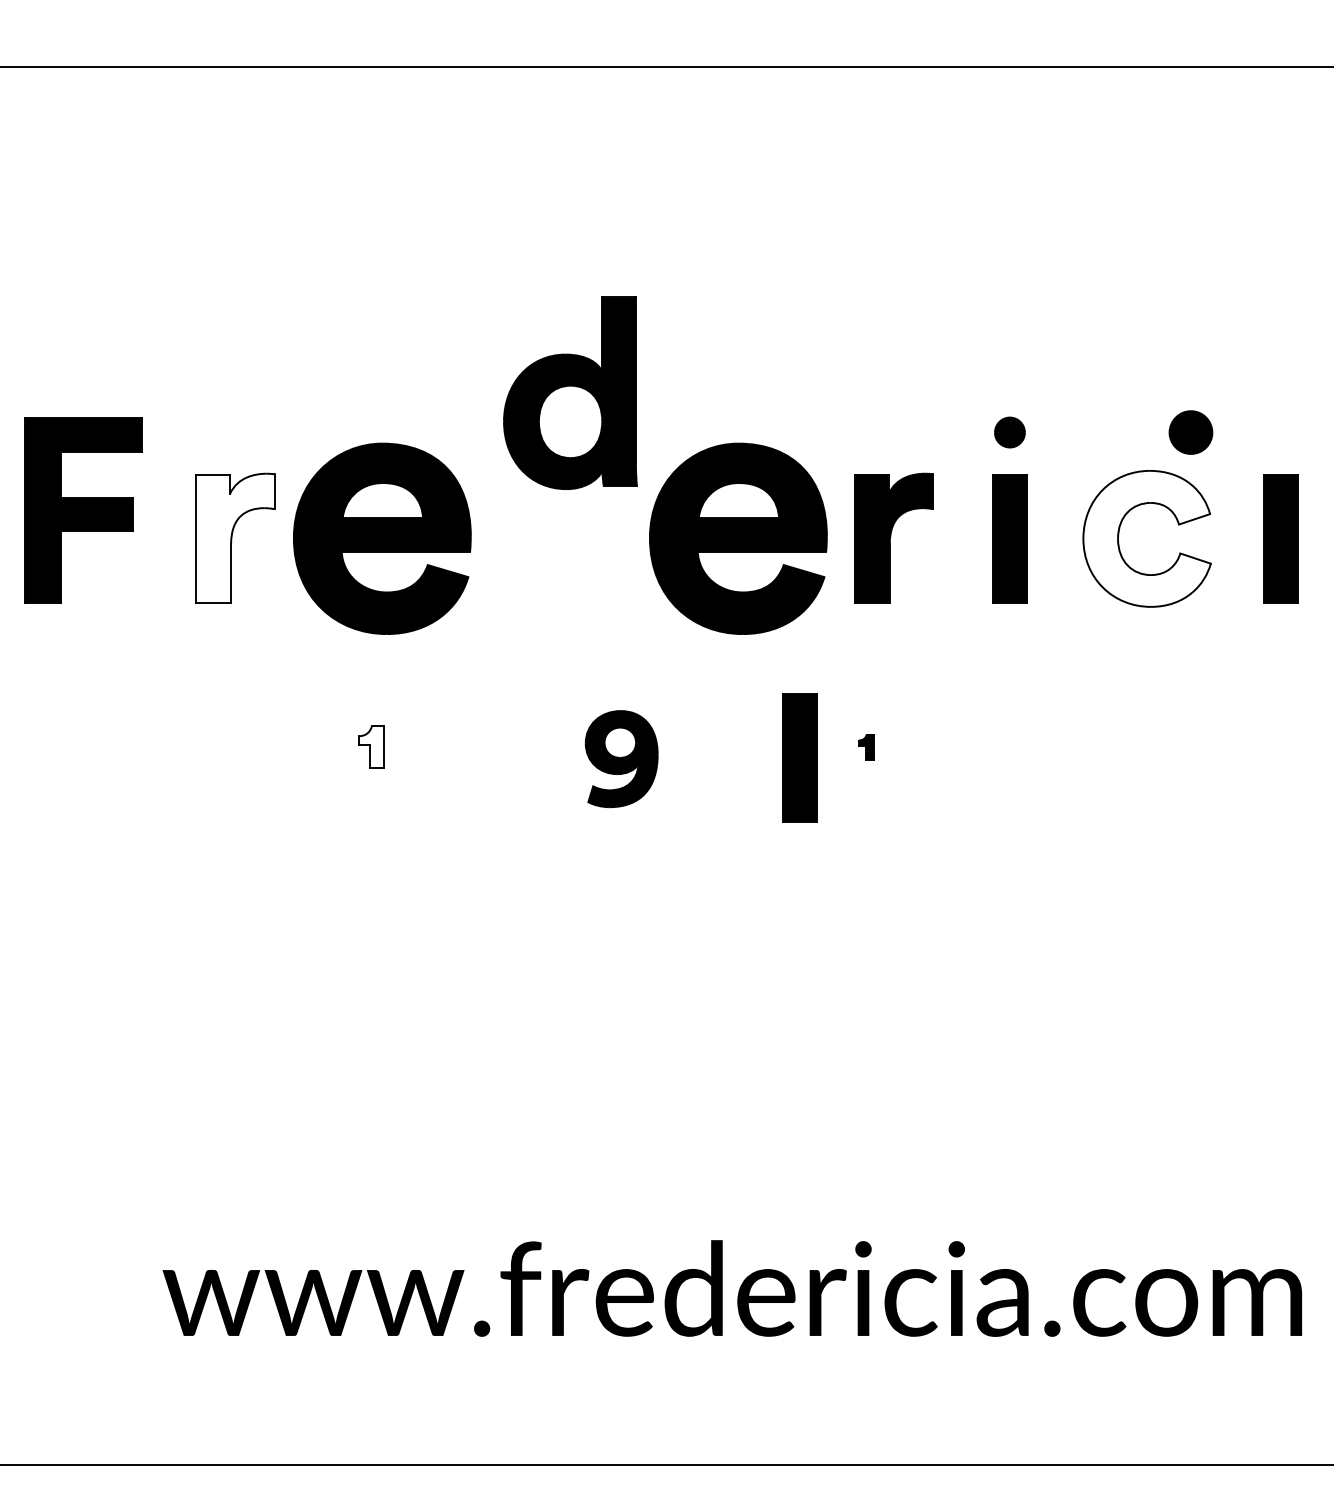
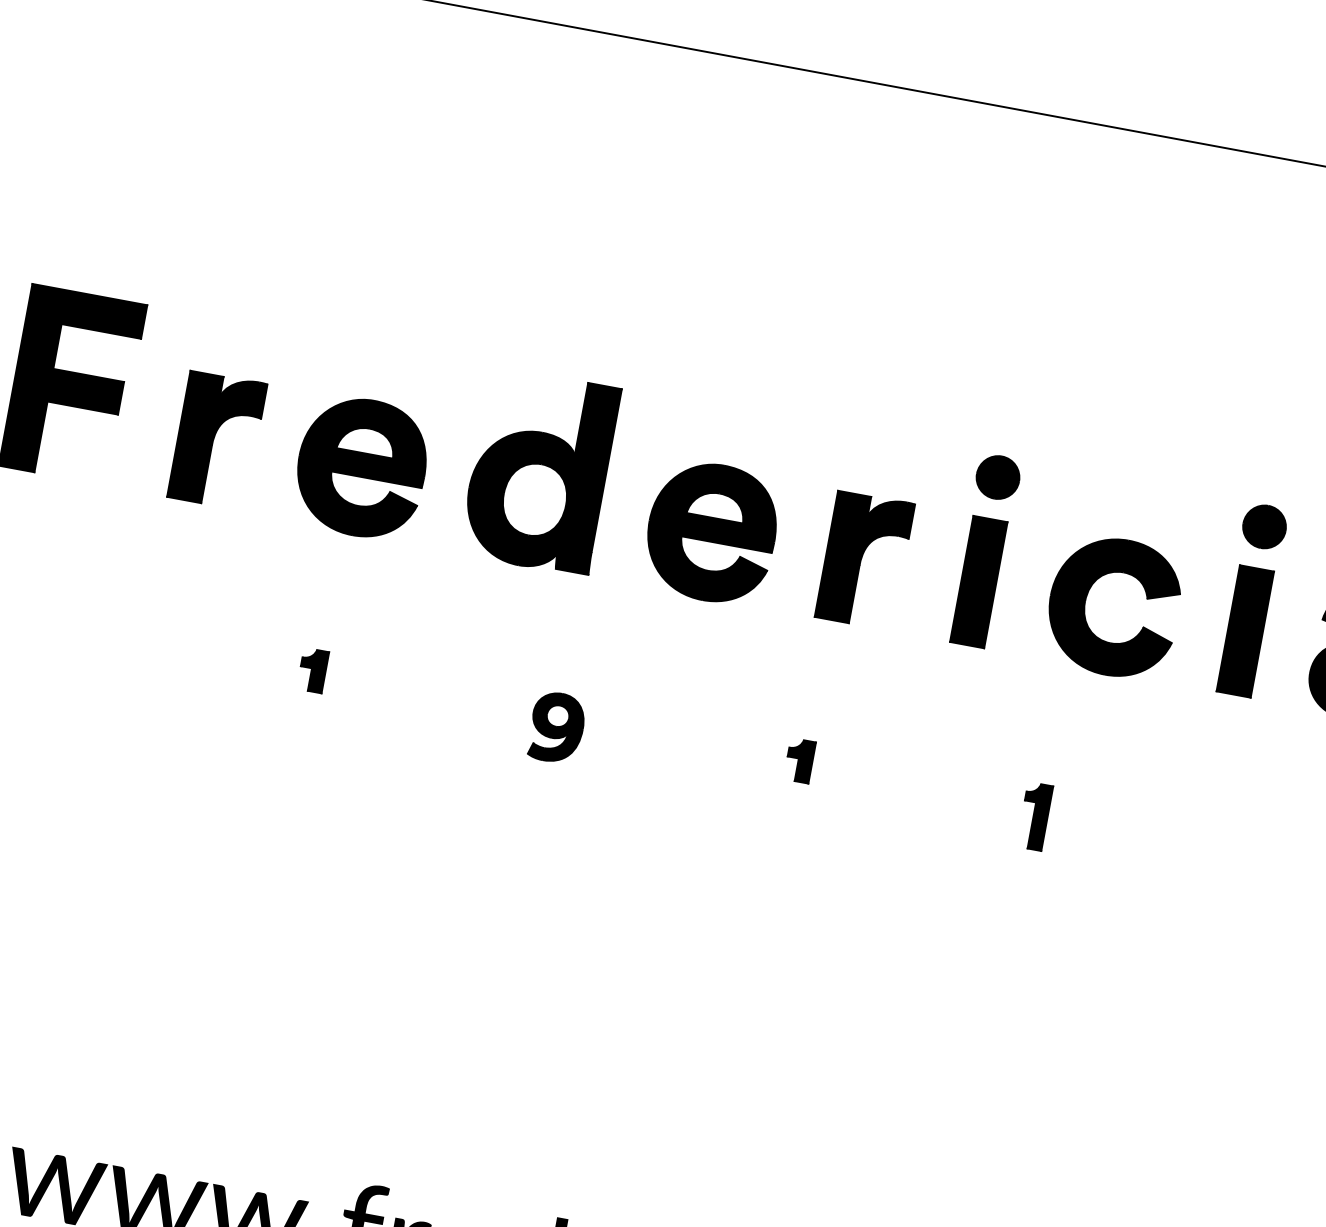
part: (570, 392) -> (540, 470), moved
part: (1009, 432) -> (997, 477), size x1.43
part: (1190, 432) -> (1264, 526), moved
fill: (235, 537) -> (217, 439), added
part: (382, 538) -> (361, 467), size x0.71
part: (738, 538) -> (711, 532), size x0.71
fill: (1146, 538) -> (1113, 606), added
part: (866, 746) -> (799, 760), size x1.67
fill: (371, 747) -> (312, 670), added
part: (799, 757) -> (731, 758), removed
part: (621, 758) -> (556, 727), size x0.71
part: (1107, 758) -> (1034, 815), added

